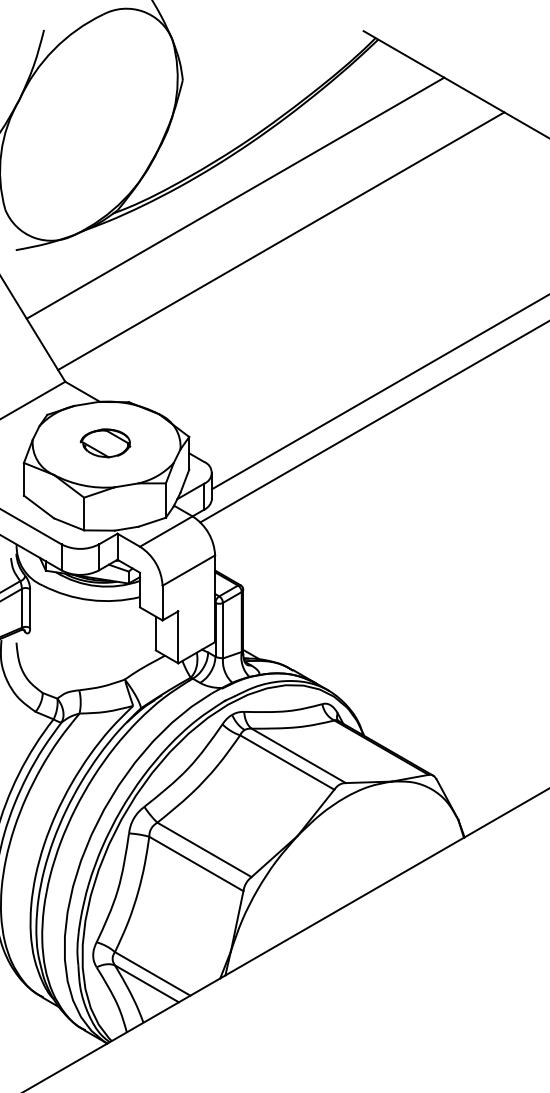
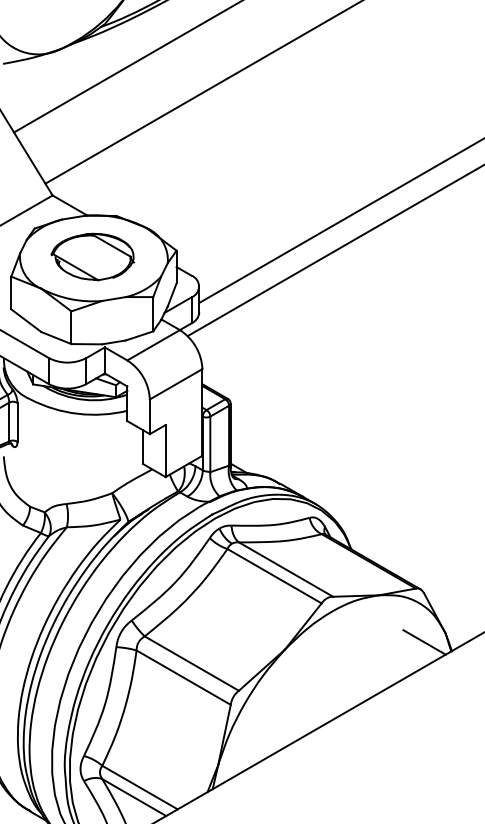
part: (105, 443) -> (92, 257), size x1.67
line: (437, 828) -> (424, 642), added

